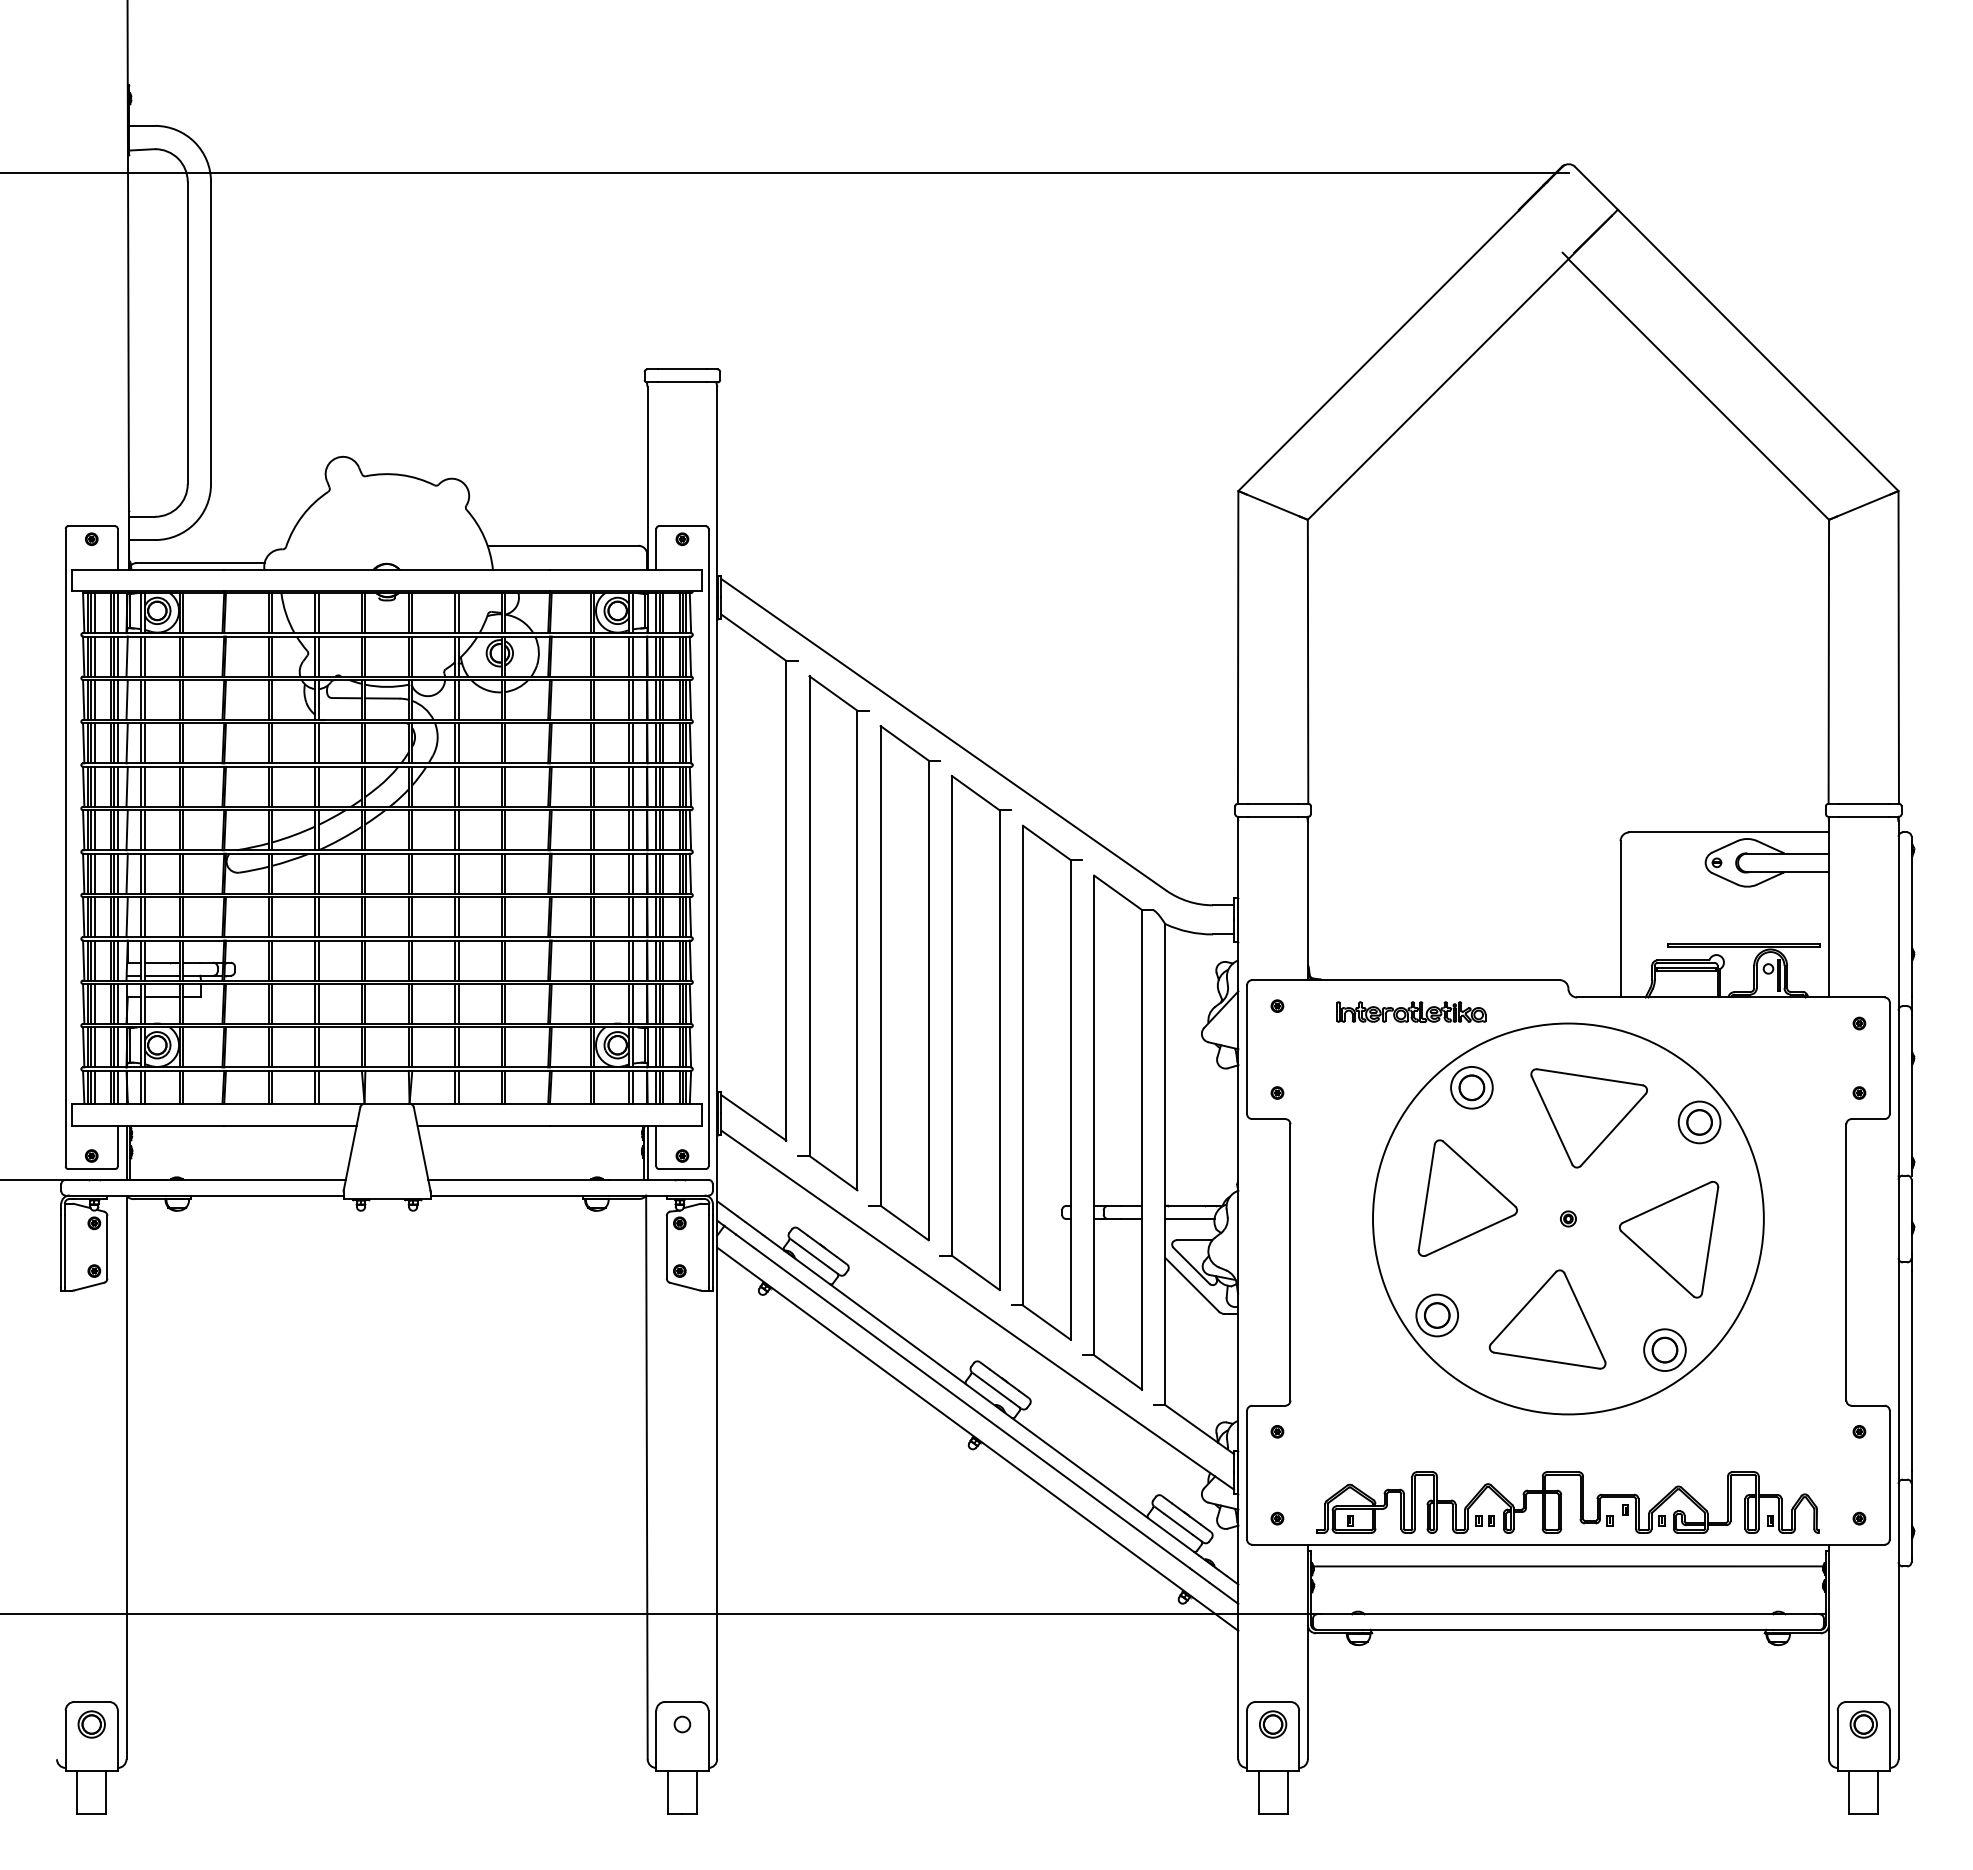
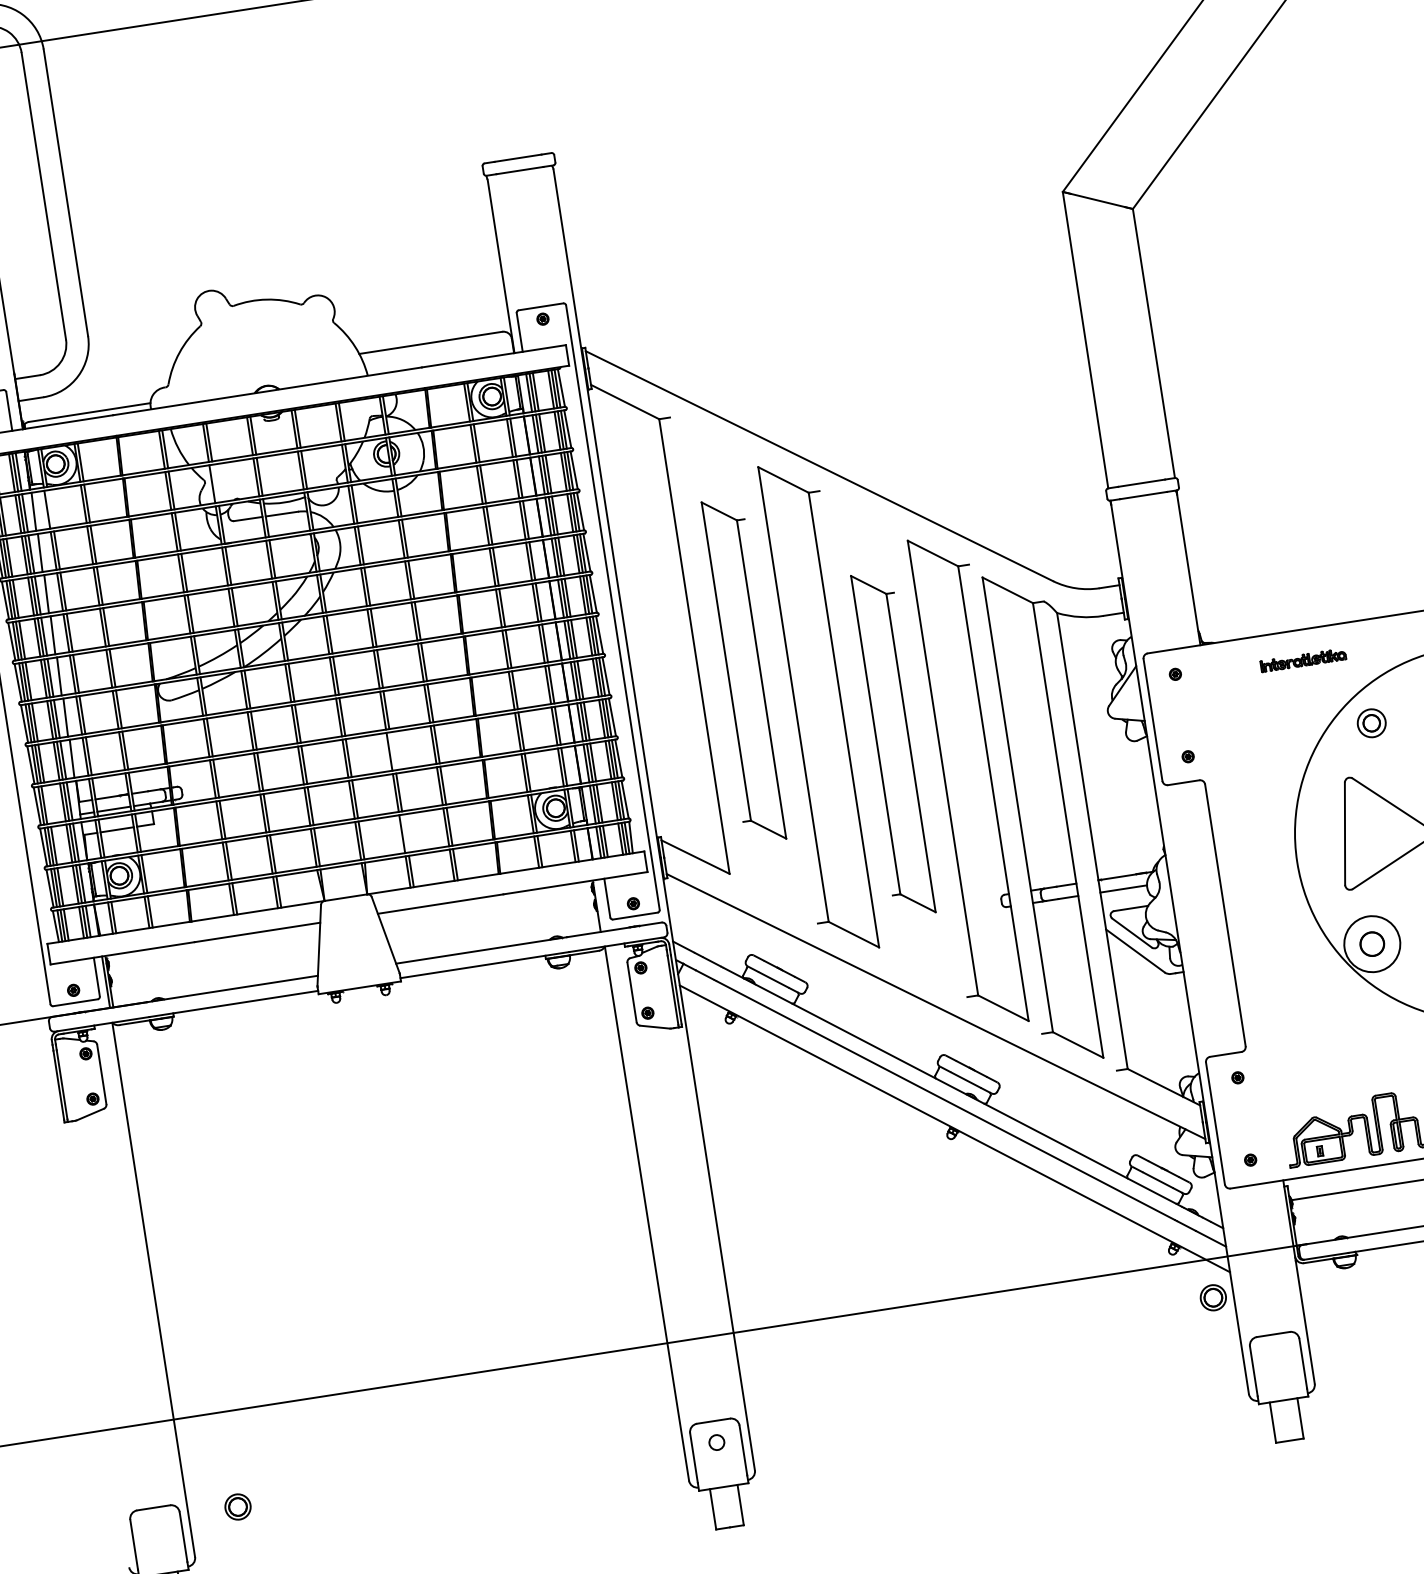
line: (144, 656) -> (50, 509), removed
line: (318, 656) -> (215, 483), removed
part: (833, 933) -> (744, 670), size x0.7
line: (94, 960) -> (47, 804), removed
line: (458, 960) -> (392, 751), removed
part: (1411, 1011) -> (1303, 659), size x0.6
part: (975, 1032) -> (893, 743), size x0.7
line: (458, 1047) -> (405, 833), removed
part: (1471, 1087) -> (1371, 723), size x0.7
line: (647, 1152) -> (599, 905), removed
circle: (1437, 1315) -> (1372, 944), size x1.4
part: (91, 1724) -> (237, 1507), moved
part: (1273, 1724) -> (1213, 1297), moved

